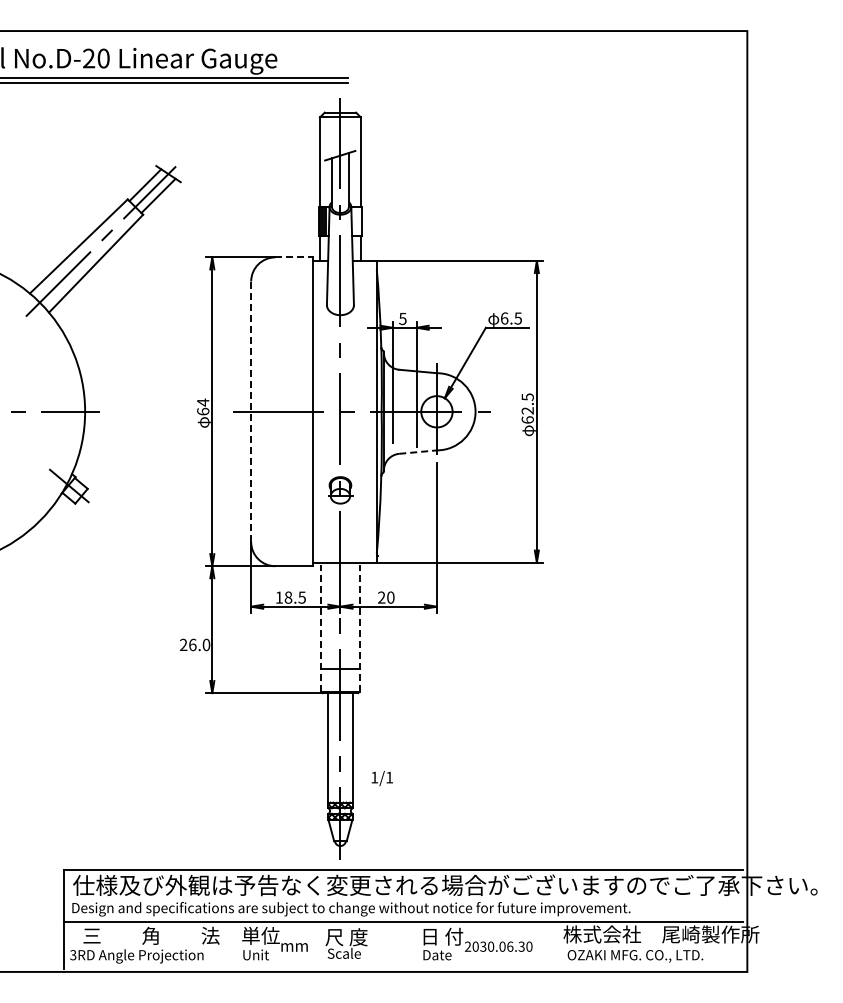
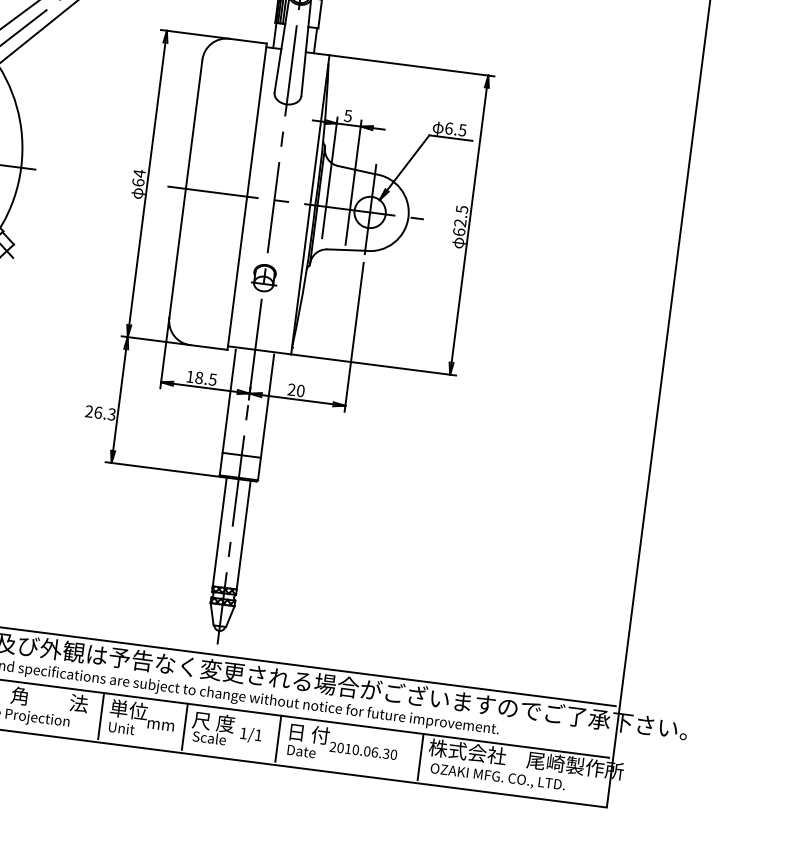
line: (294, 257) -> (248, 41), dashed -> solid
line: (251, 412) -> (186, 189), dashed -> solid
line: (418, 452) -> (346, 250), dashed -> solid
line: (321, 627) -> (228, 411), dashed -> solid
line: (359, 627) -> (265, 416), dashed -> solid
text: (206, 645) -> (111, 415), 26.0 -> 26.3
text: (381, 778) -> (250, 735), moved
line: (234, 945) -> (101, 716), added
line: (318, 945) -> (184, 726), added
line: (412, 945) -> (278, 738), added
line: (556, 945) -> (420, 757), added
text: (483, 946) -> (348, 748), 2030.06.30 -> 2010.06.30

